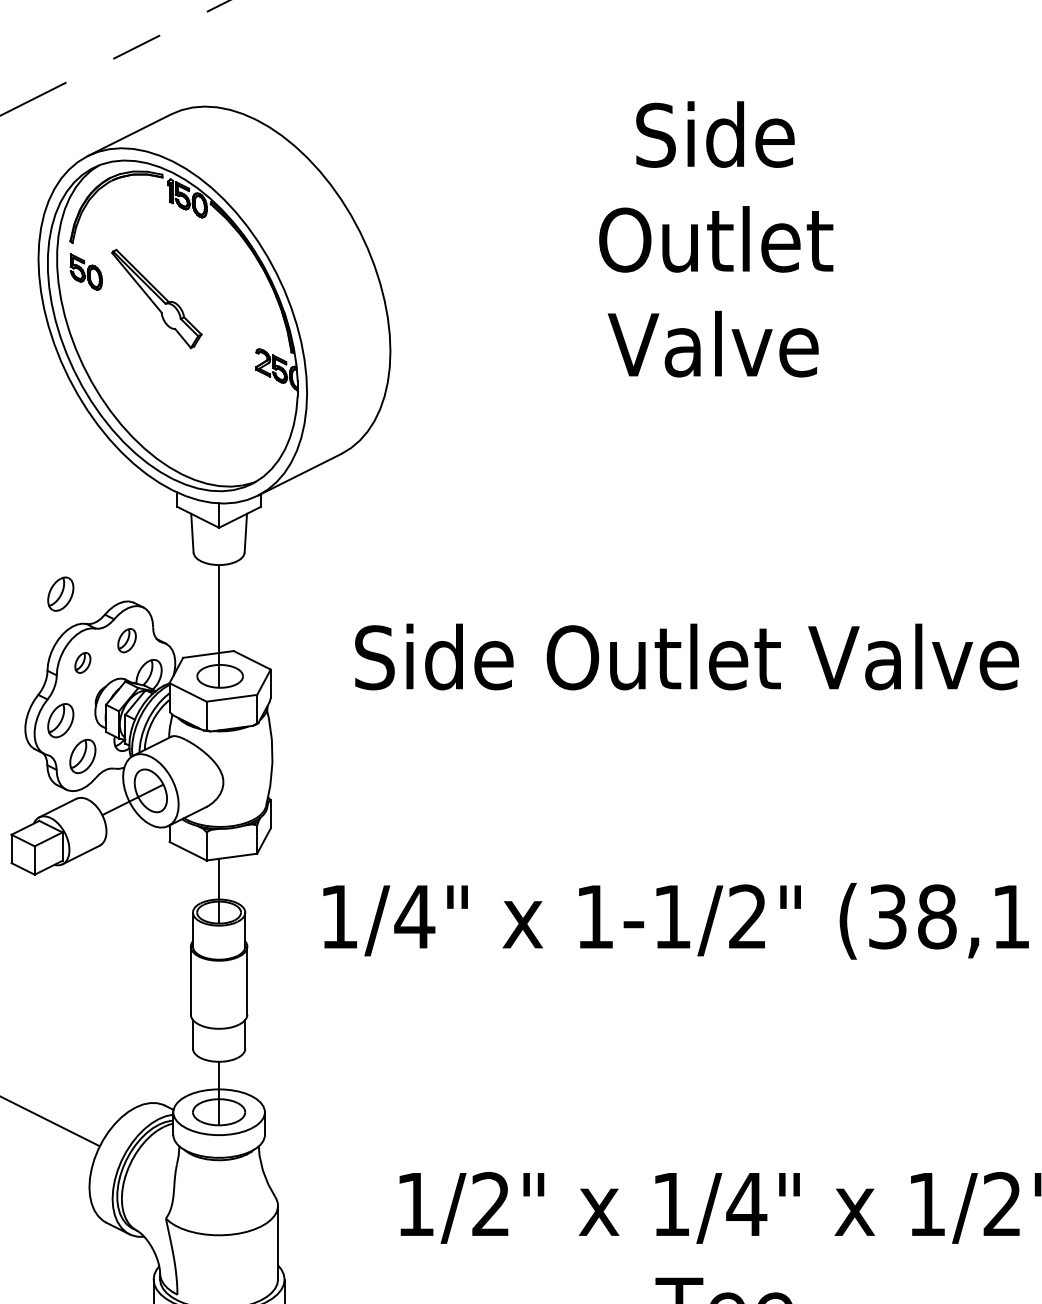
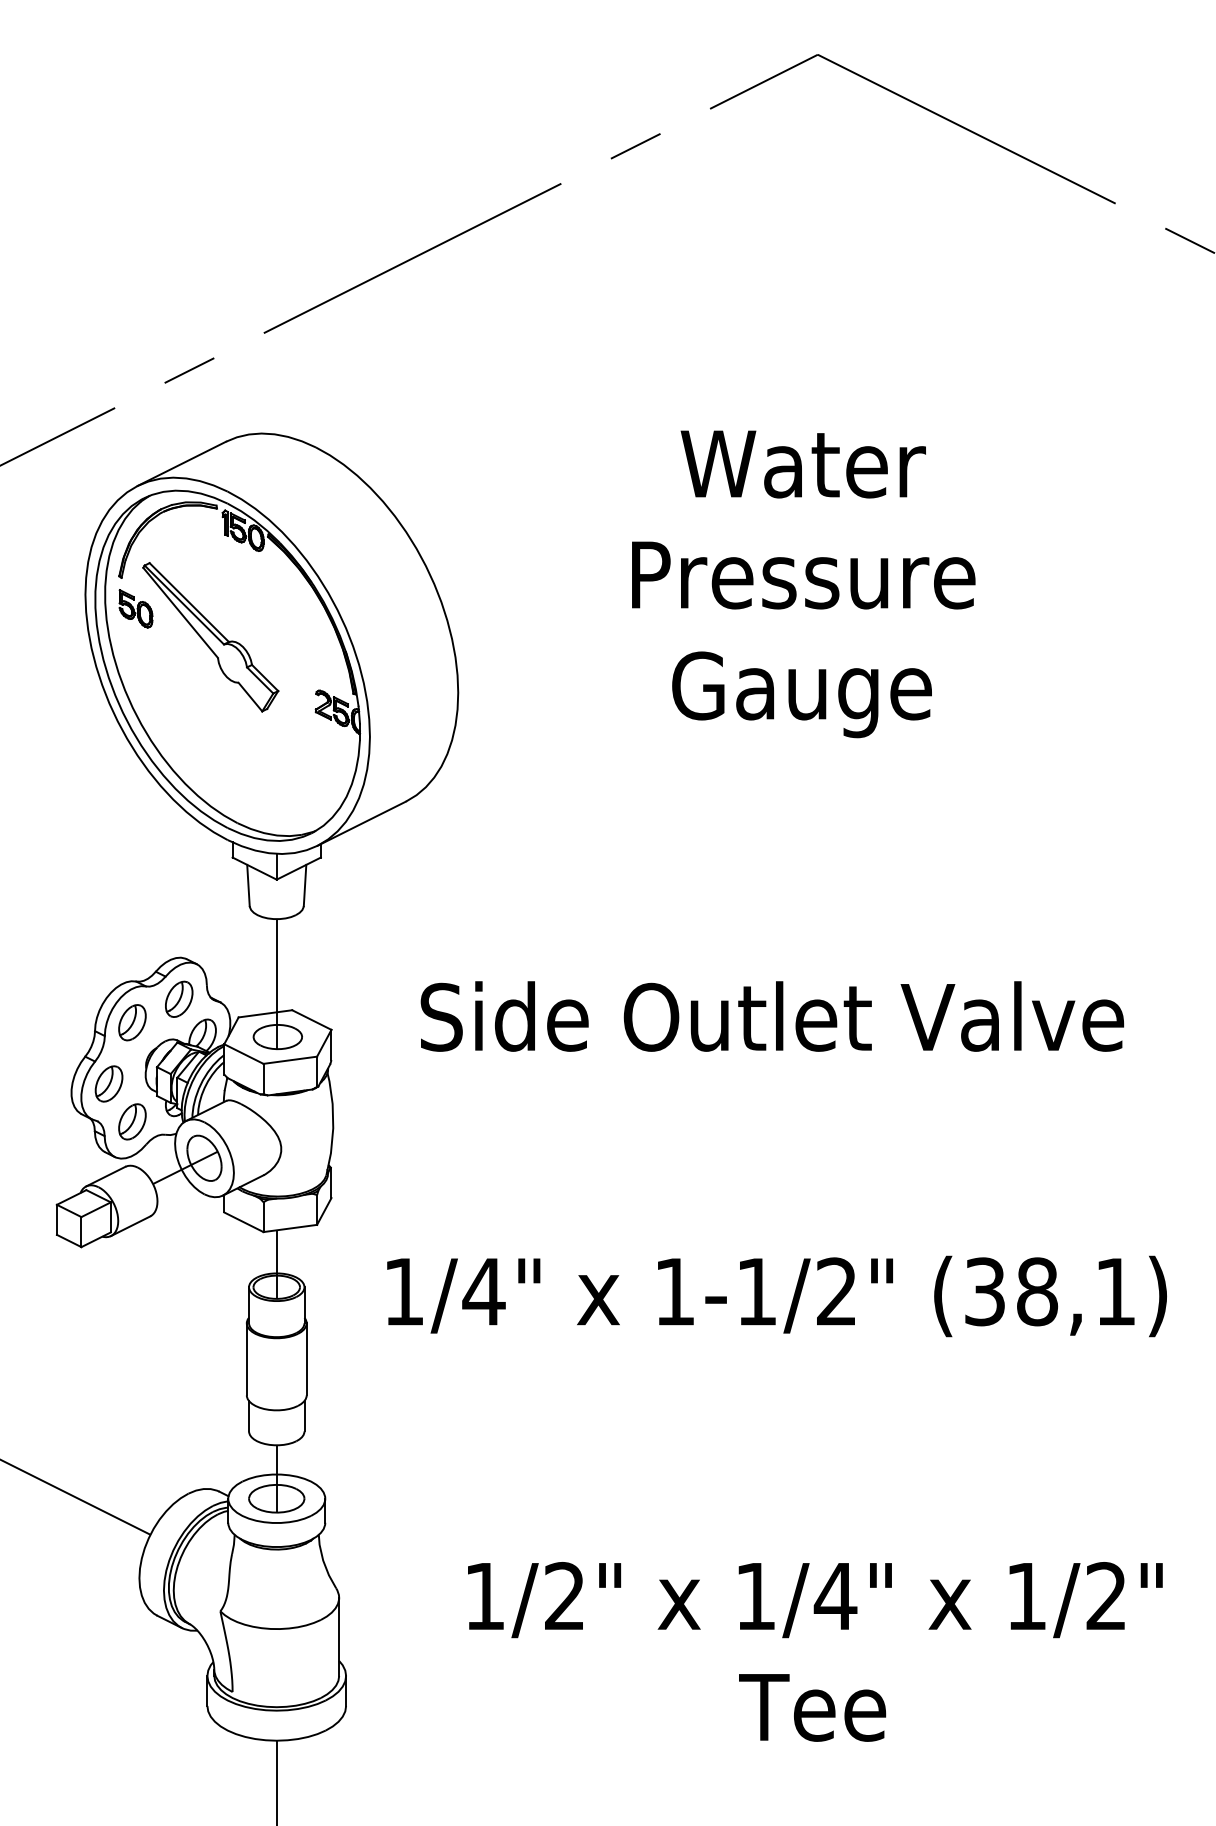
text: (716, 247) -> (803, 582), Side Outlet Valve -> Water Pressure Gauge
part: (156, 299) -> (210, 637), size x1.43
part: (60, 593) -> (108, 949), removed
part: (127, 639) -> (179, 998), size x1.43
part: (82, 662) -> (132, 1022), size x1.67

